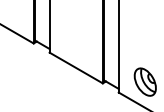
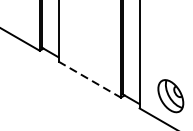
line: (76, 68) -> (90, 80), solid -> dashed

